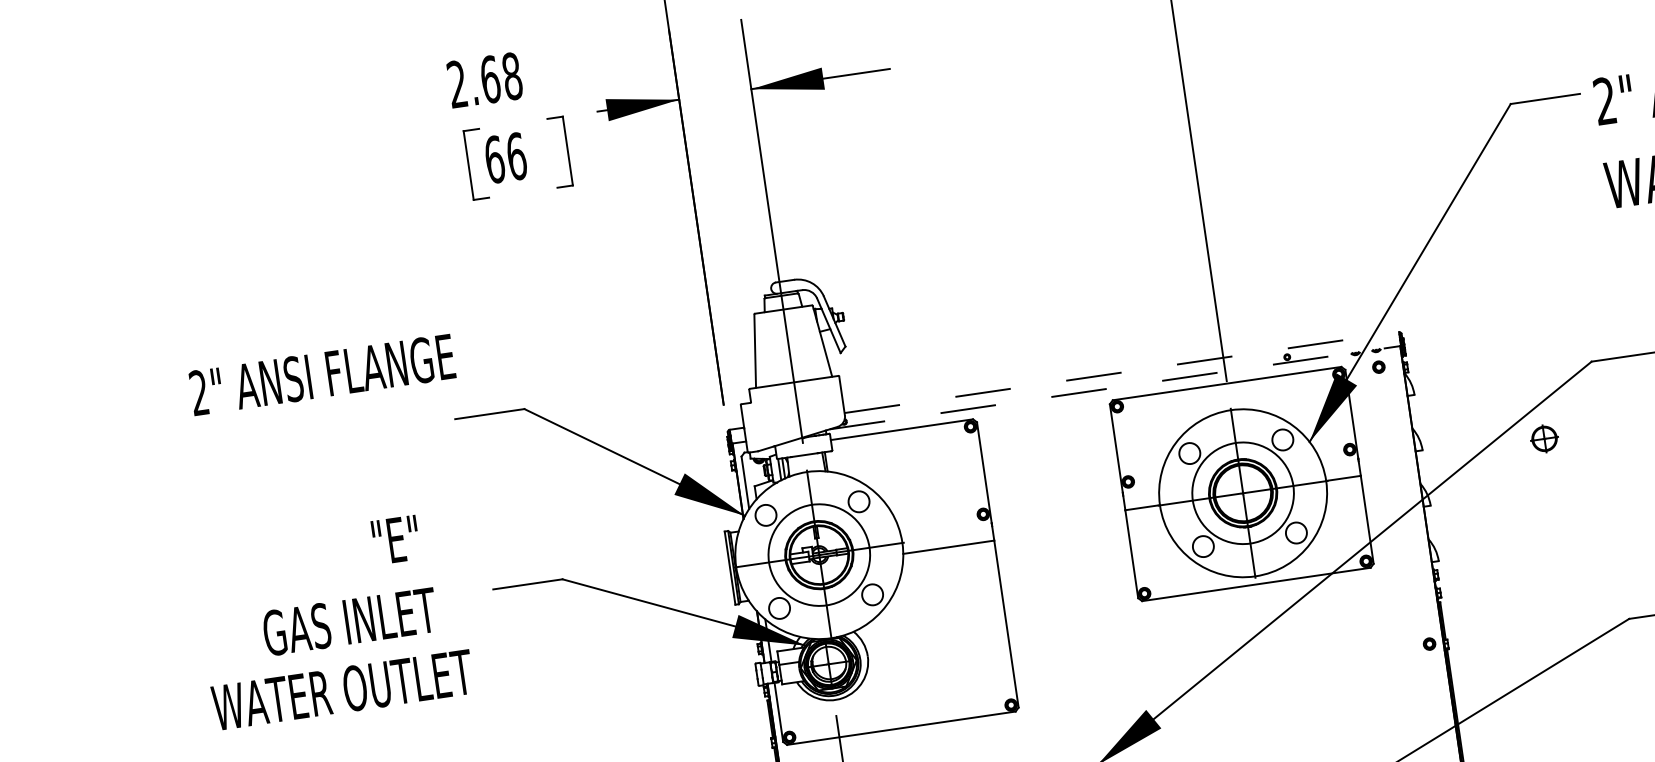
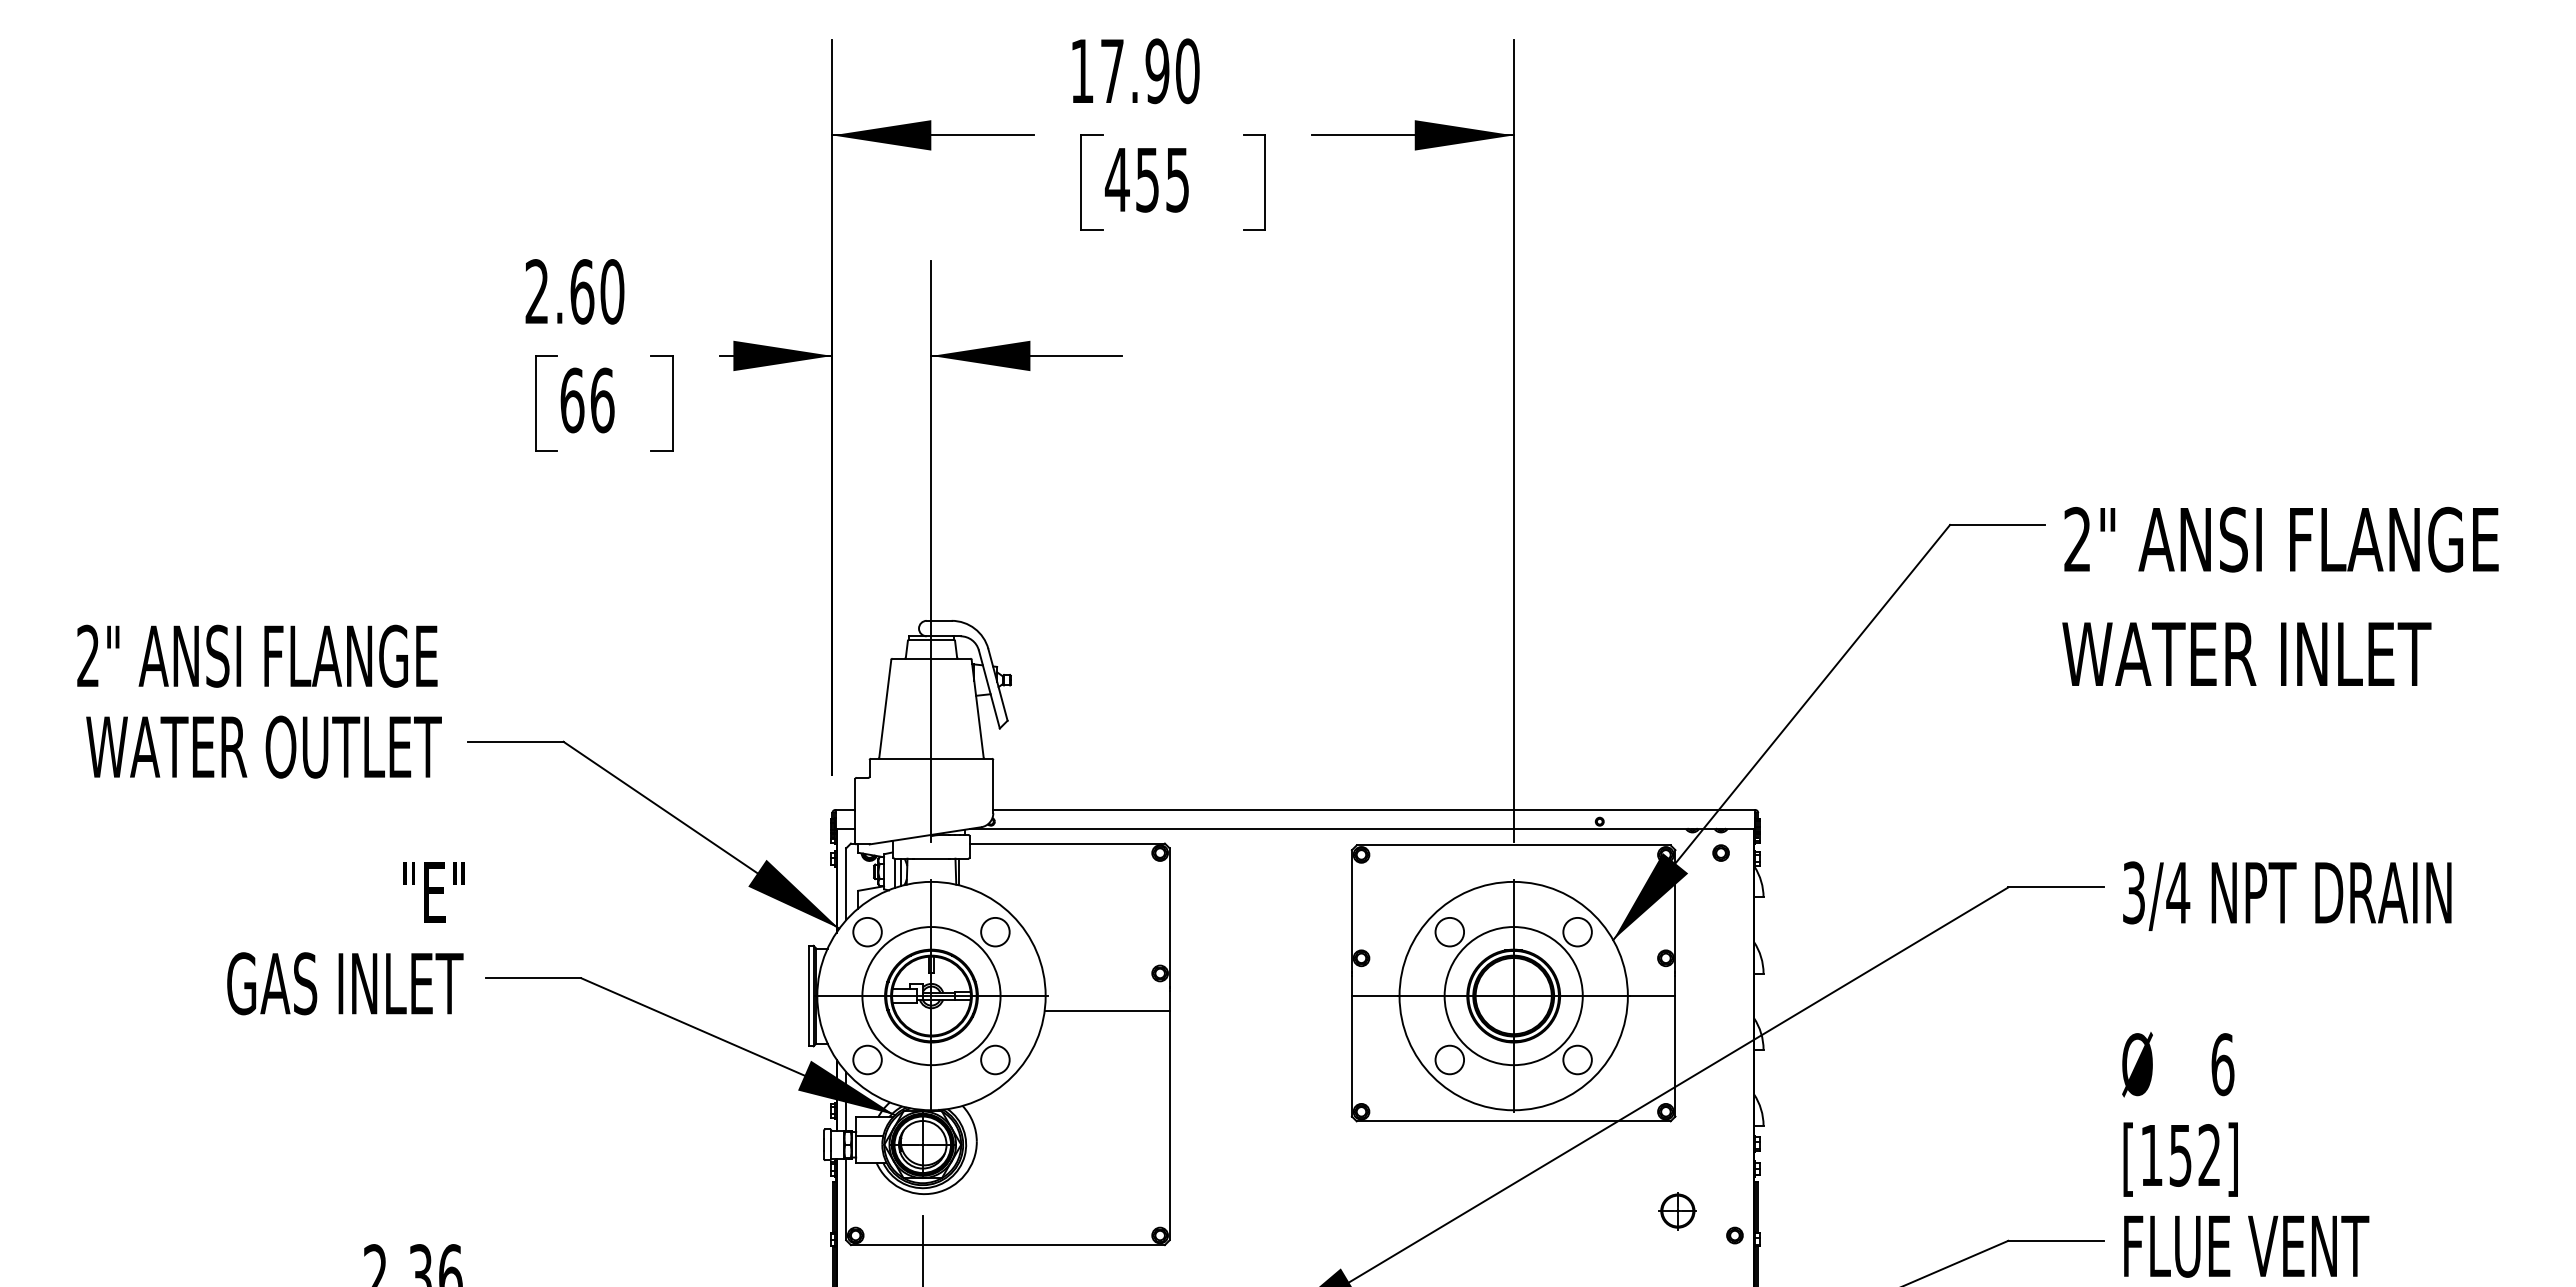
text: (512, 76) -> (612, 291), 2.68 -> 2.60
line: (1121, 372) -> (1374, 809), dashed -> solid
text: (322, 374) -> (257, 655), moved
line: (1115, 387) -> (1363, 828), dashed -> solid
part: (1544, 439) -> (1677, 1211), moved
text: (395, 539) -> (433, 892), moved
text: (350, 621) -> (345, 983), moved
text: (342, 689) -> (263, 746), moved

